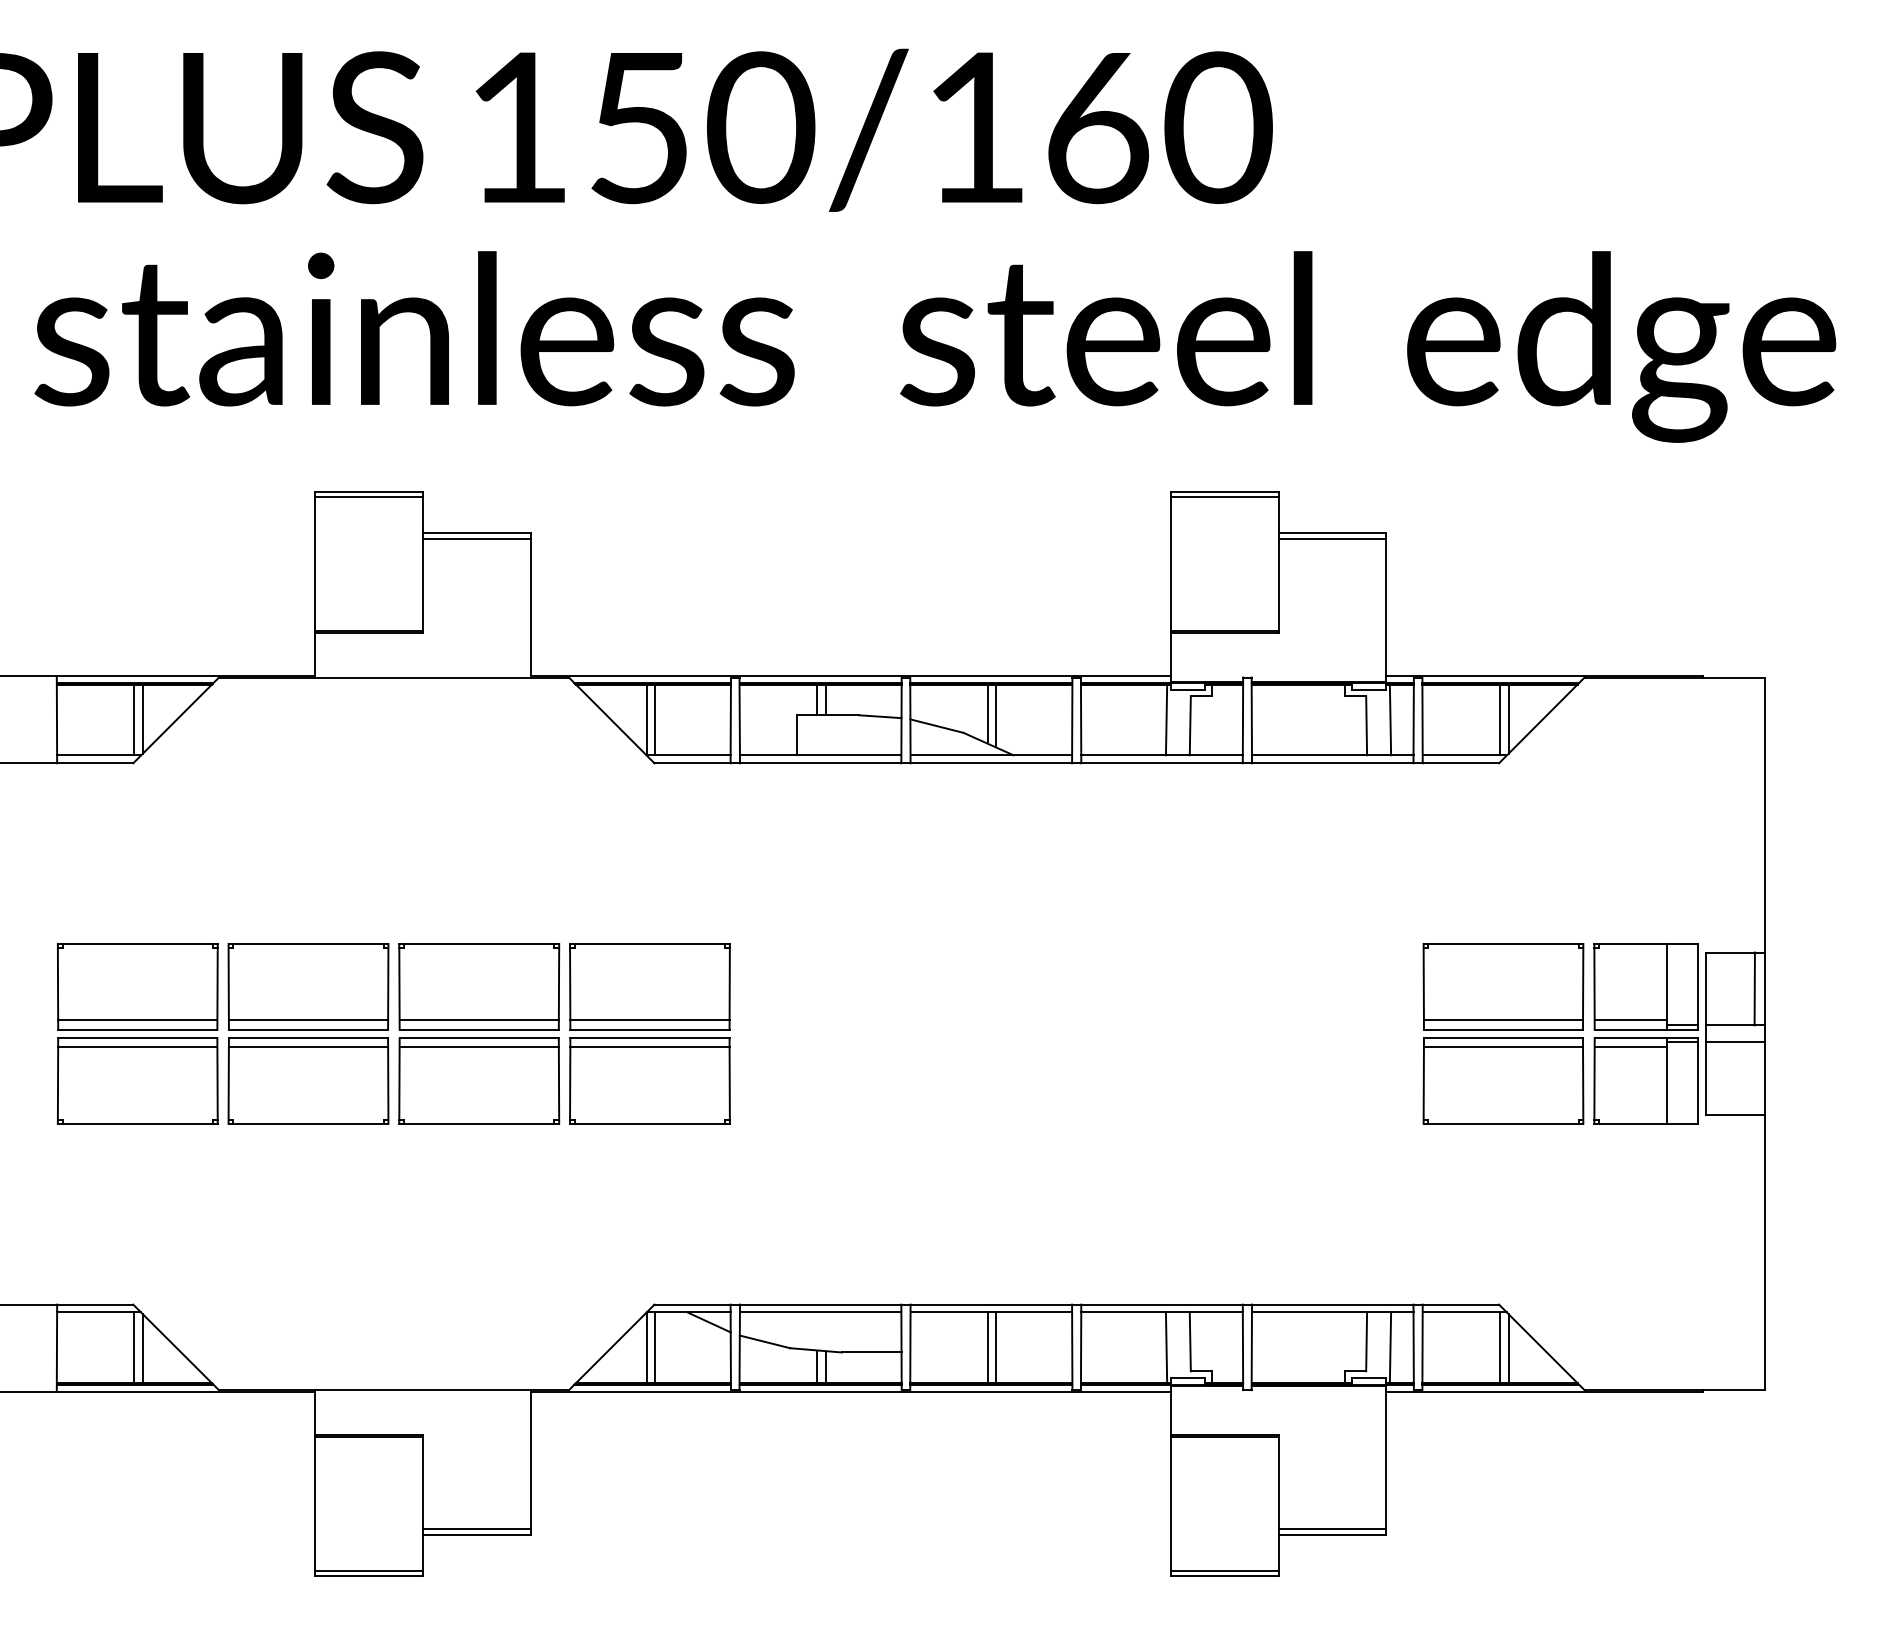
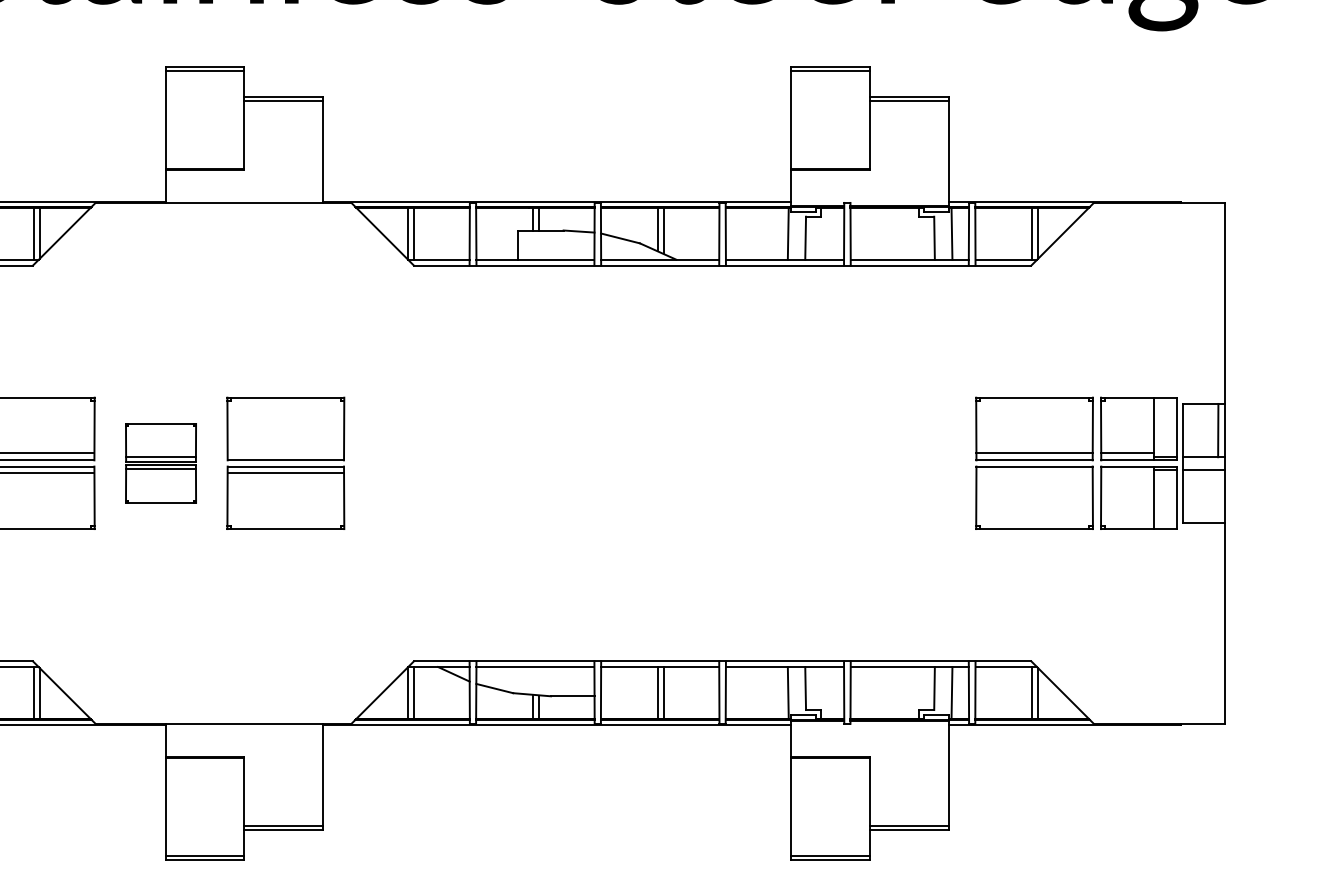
line: (478, 1020) -> (285, 453), removed
part: (308, 1033) -> (161, 463), size x0.6
part: (649, 1033) -> (410, 463), removed
line: (1502, 1047) -> (1033, 473), removed
line: (1630, 1047) -> (1127, 473), removed

